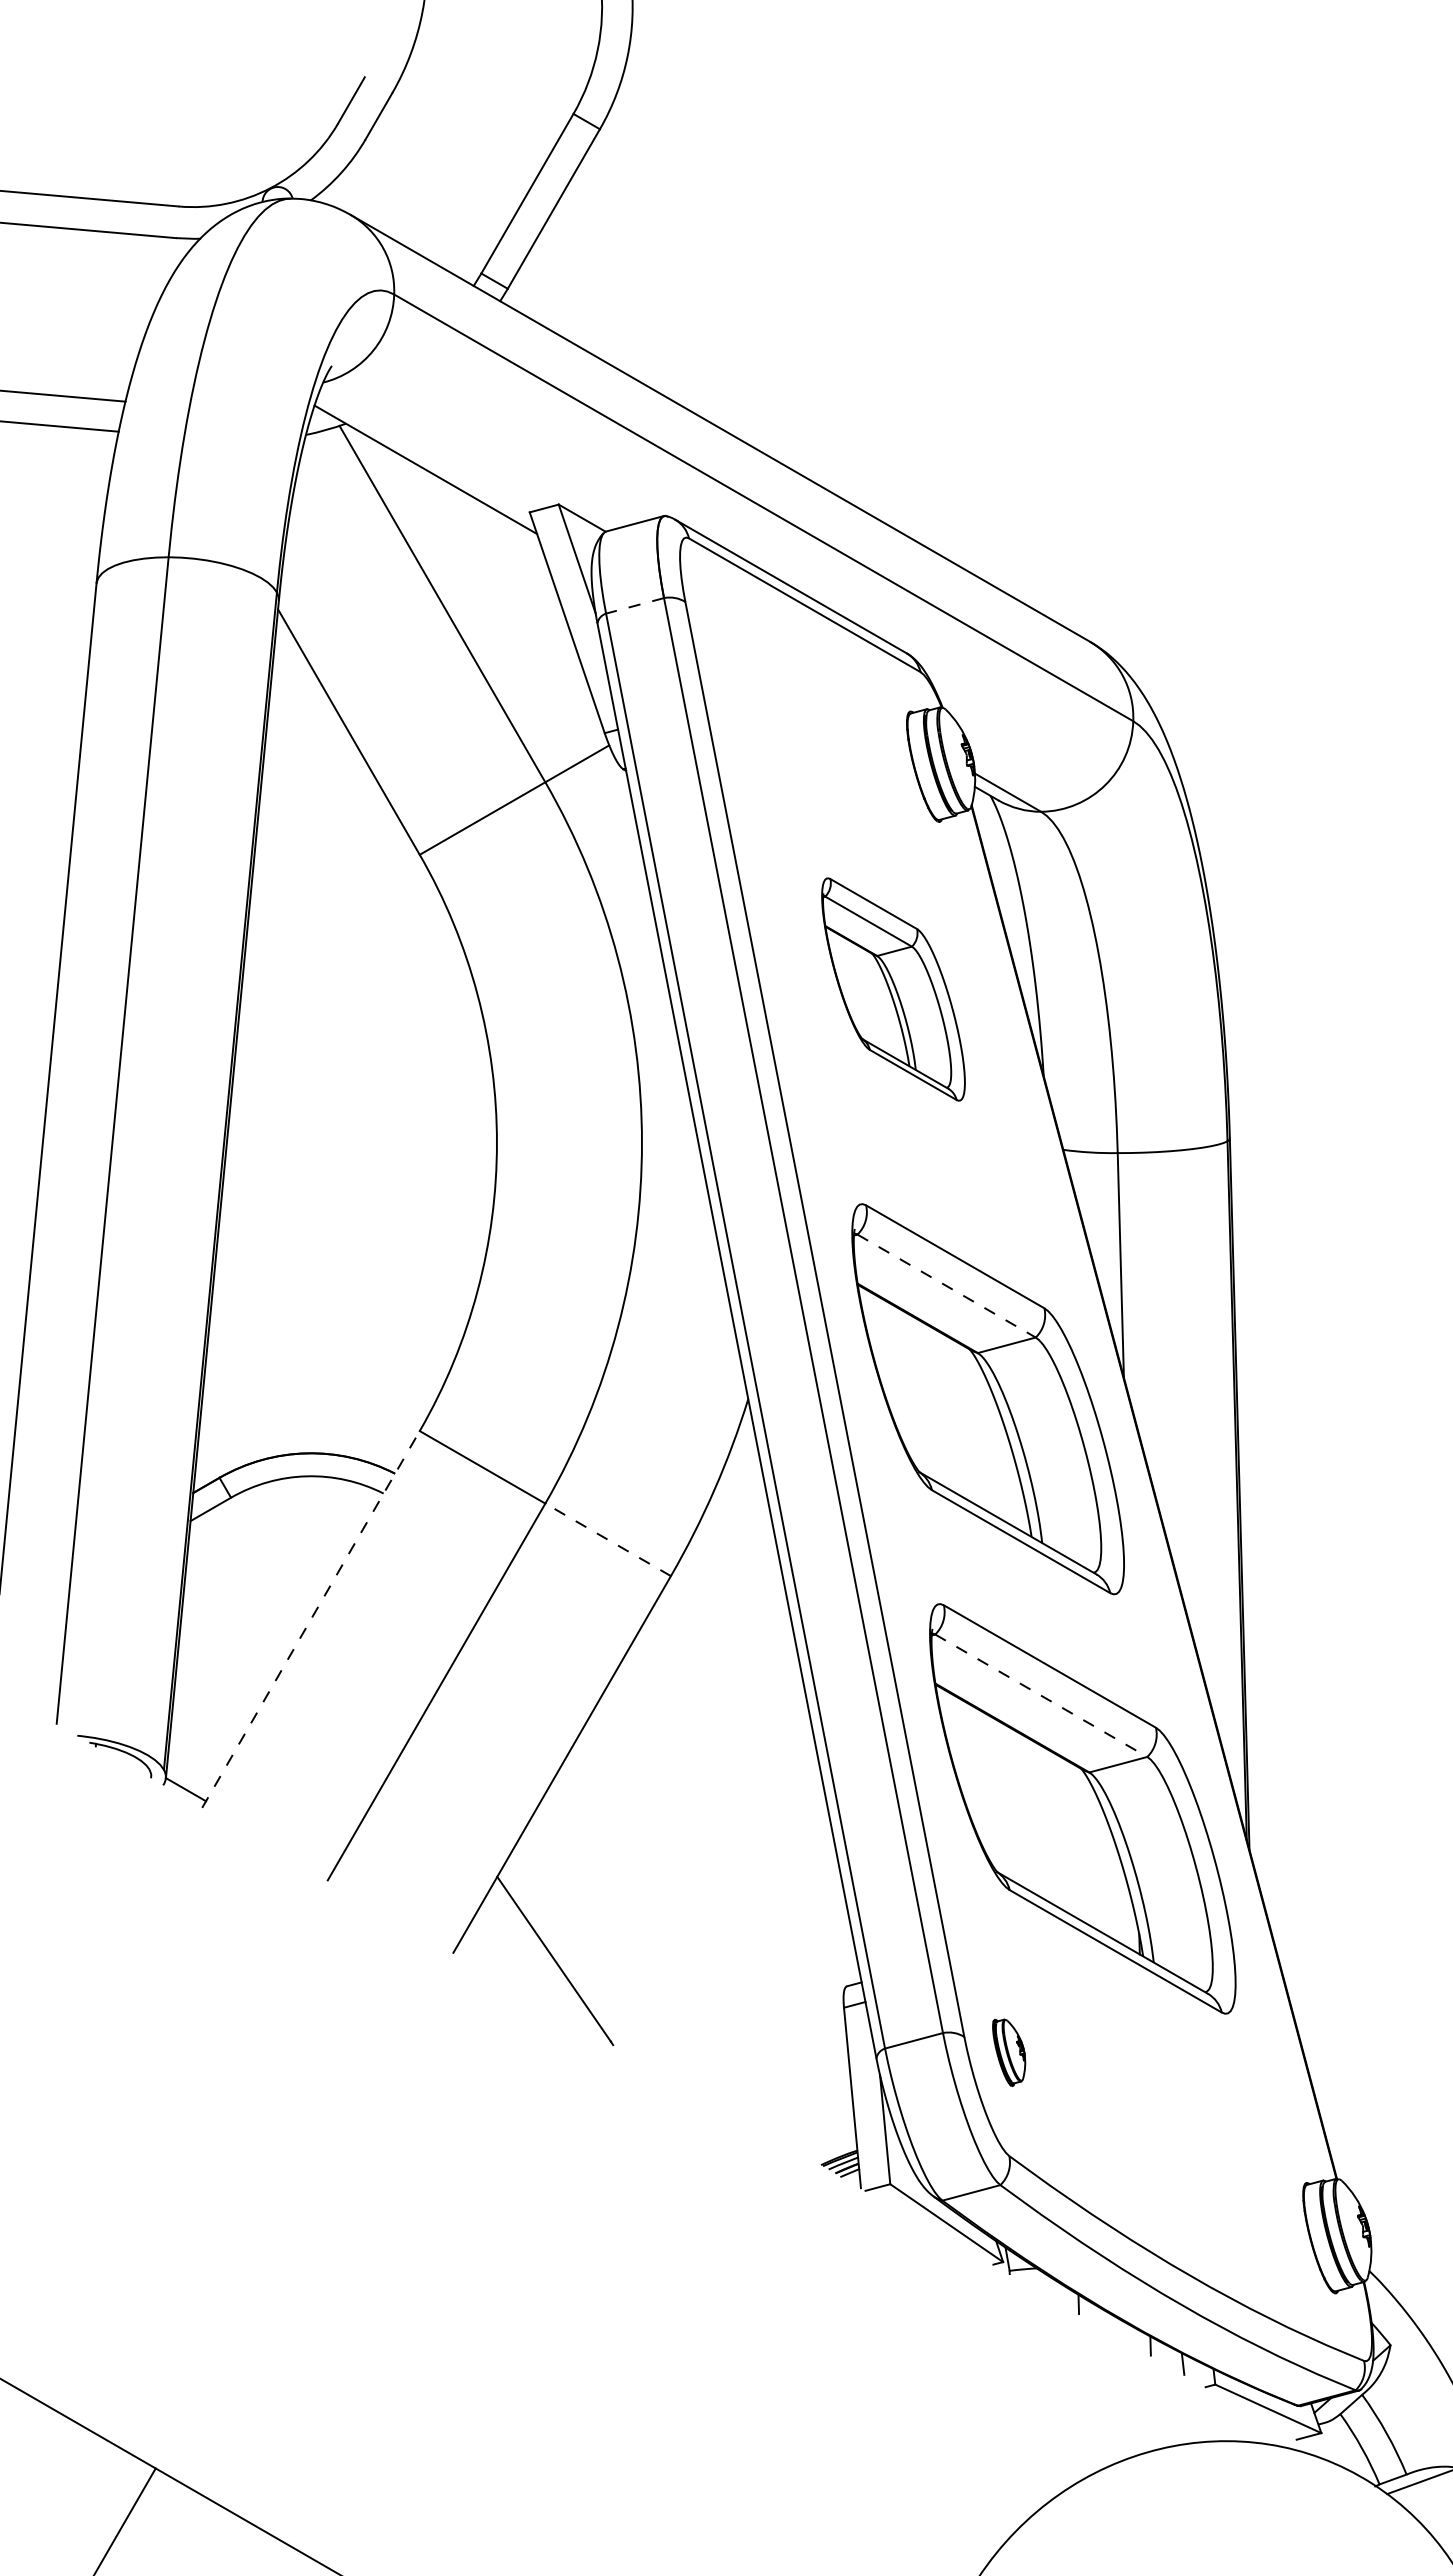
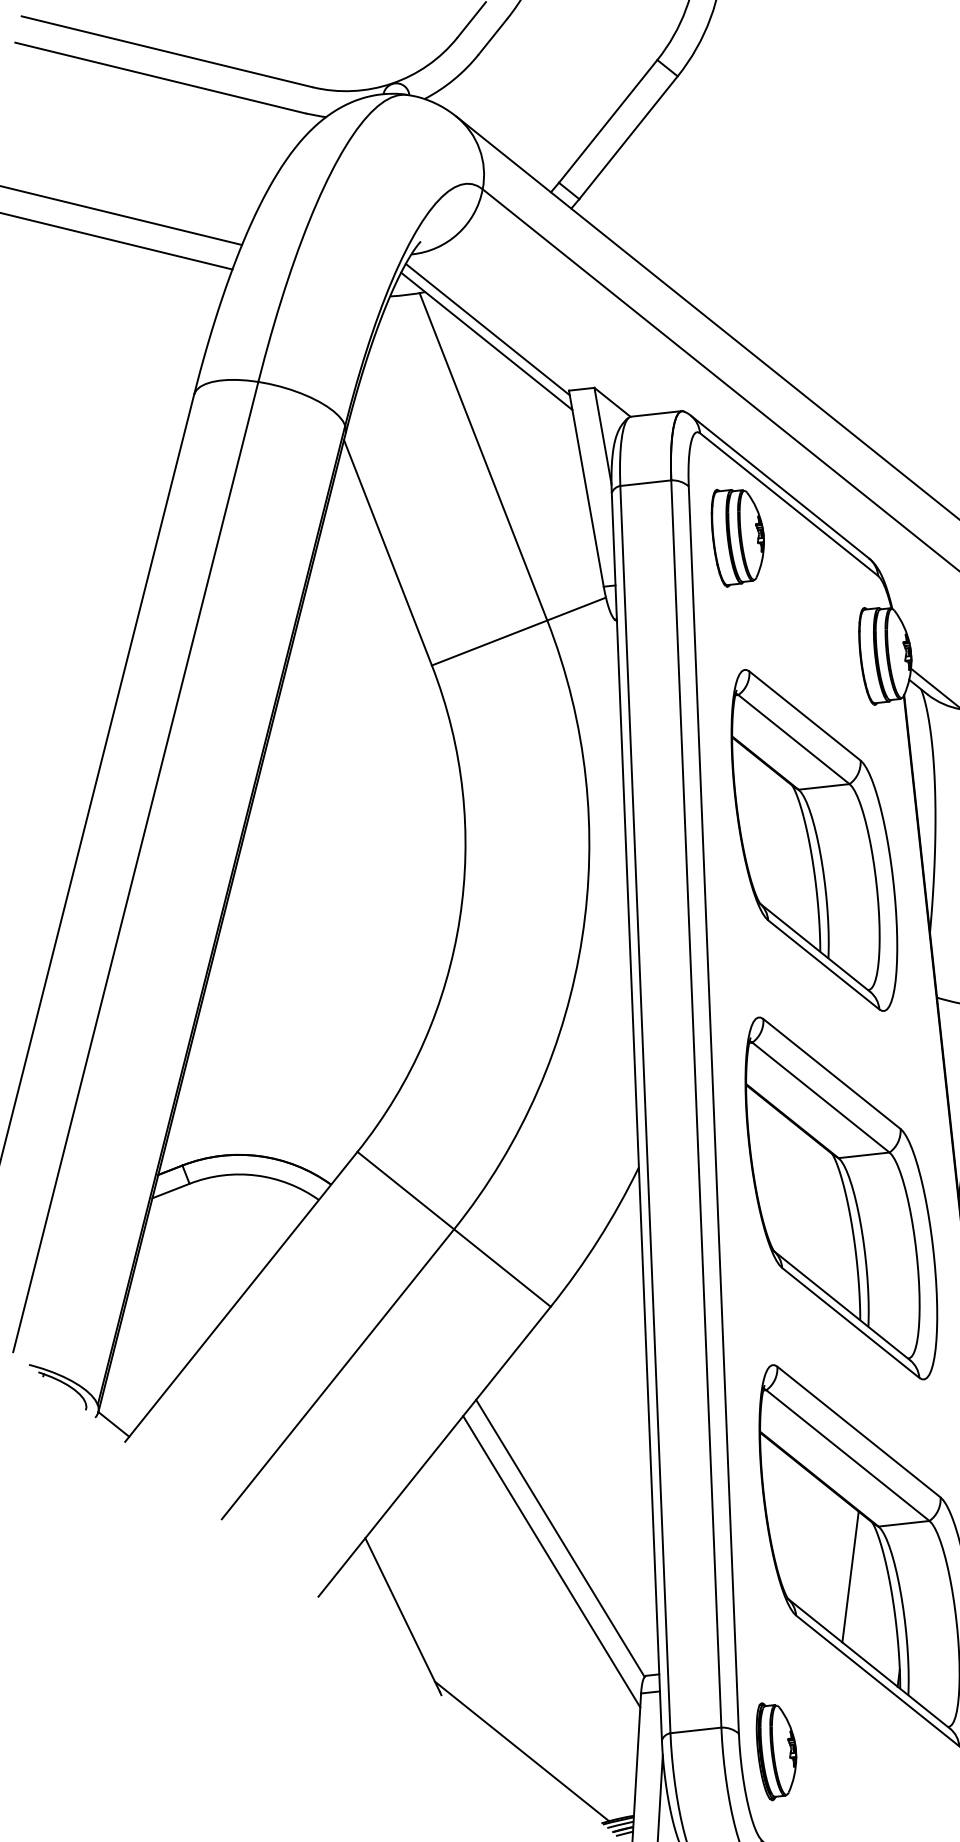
line: (424, 455) -> (487, 329), added
line: (635, 605) -> (646, 482), dashed -> solid
part: (749, 653) -> (736, 538), added
part: (893, 989) -> (814, 840), size x1.67
line: (946, 1286) -> (820, 1097), dashed -> solid
line: (608, 1539) -> (502, 1267), dashed -> solid
line: (310, 1619) -> (240, 1296), dashed -> solid
line: (1041, 1696) -> (847, 1456), dashed -> solid
line: (1065, 1835) -> (850, 1576), added
line: (723, 1842) -> (560, 1538), added
line: (716, 1871) -> (551, 1562), added
part: (1008, 2052) -> (774, 1752), size x1.67
line: (716, 2095) -> (522, 1751), added

